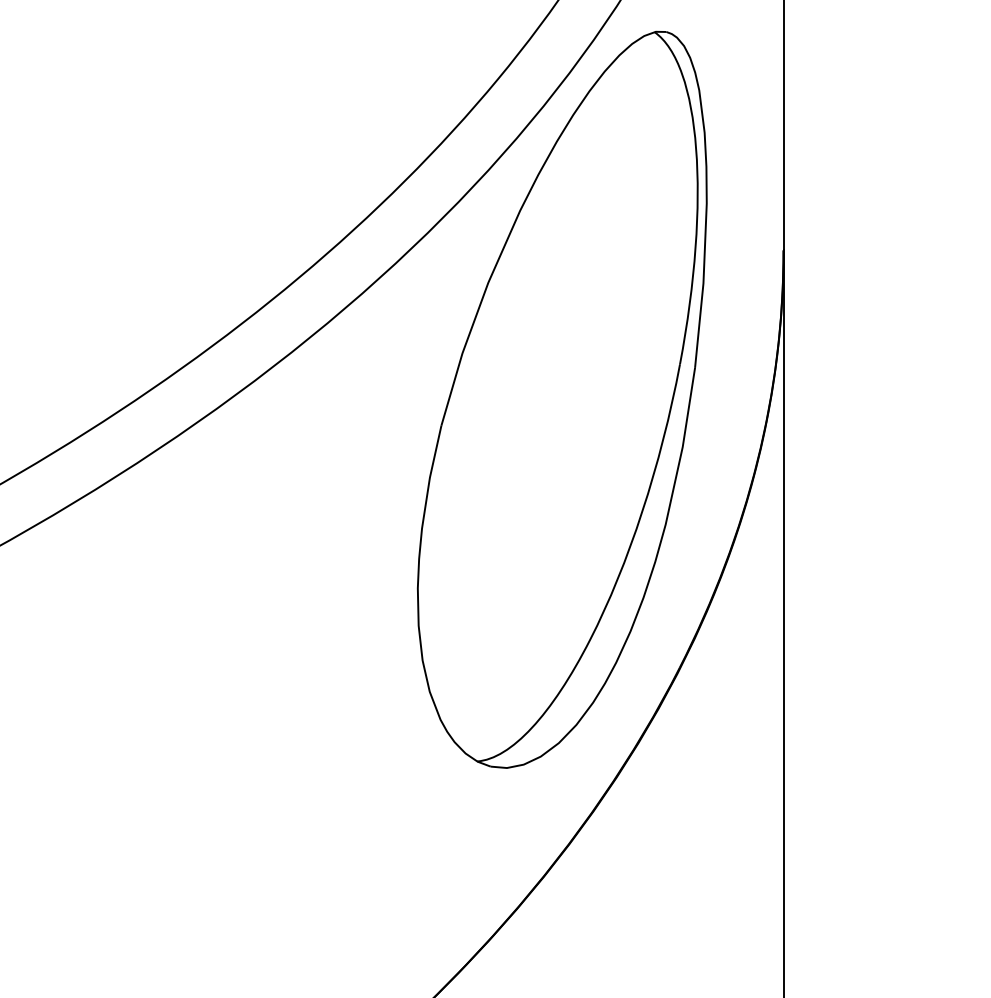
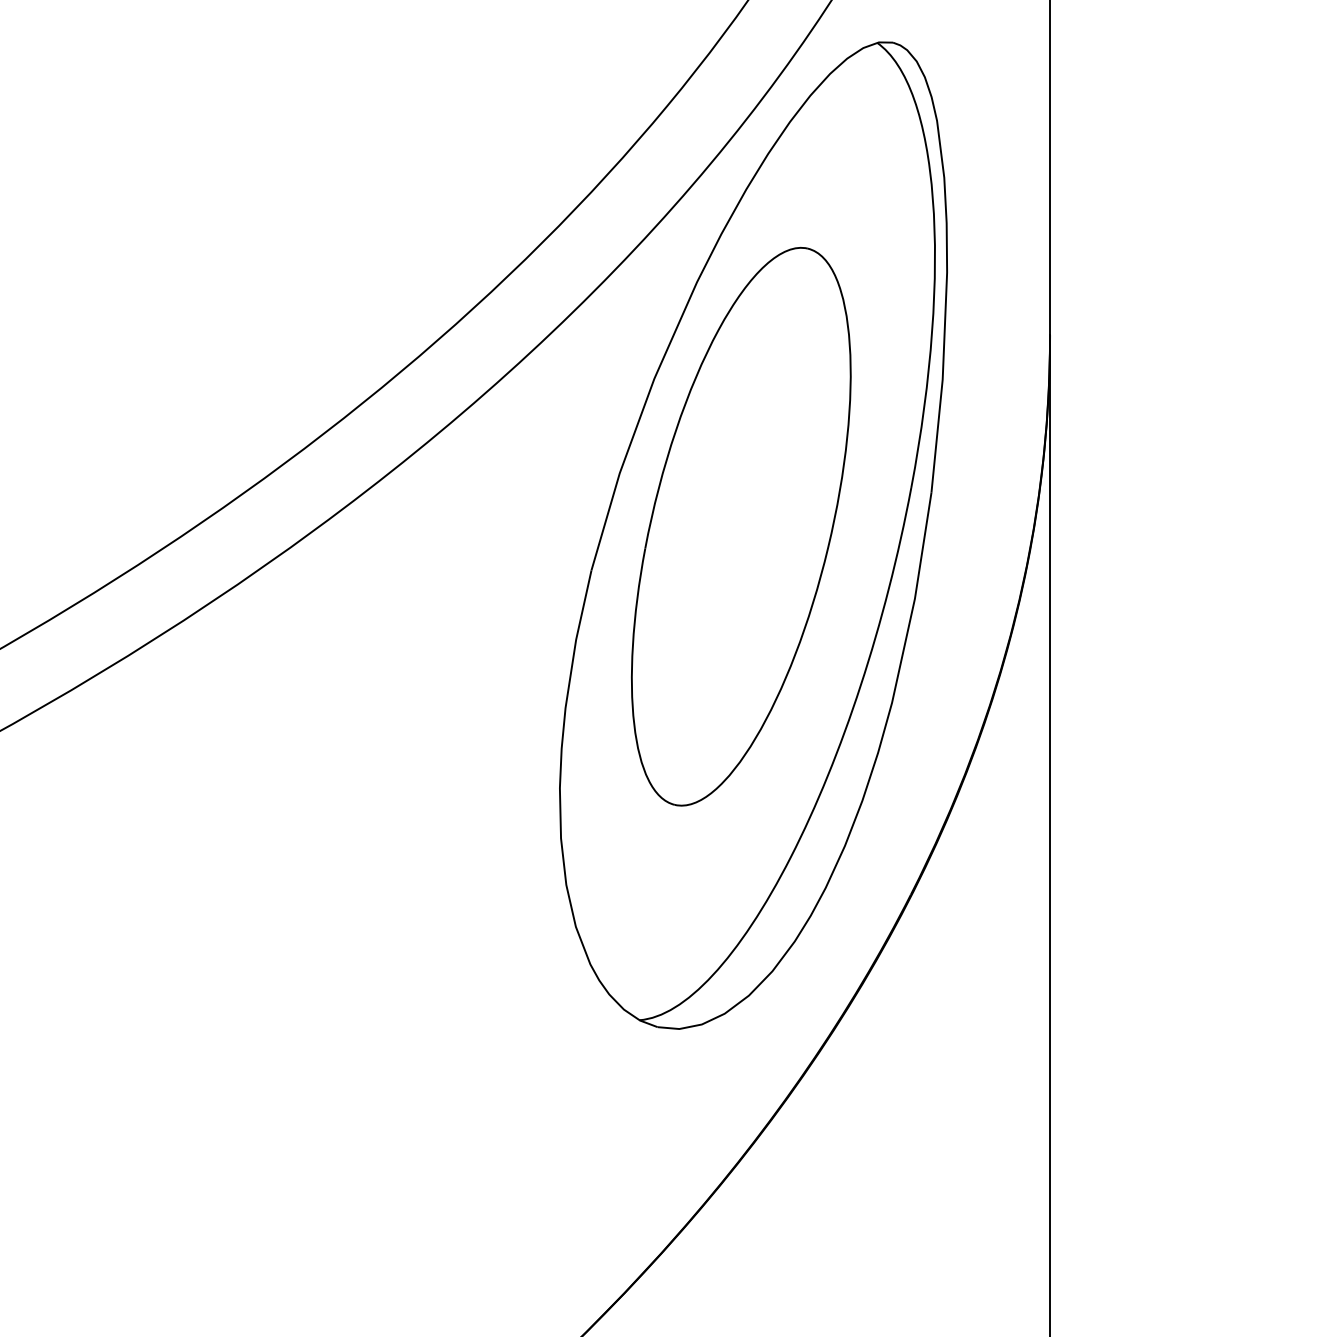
part: (553, 393) -> (741, 526), added

